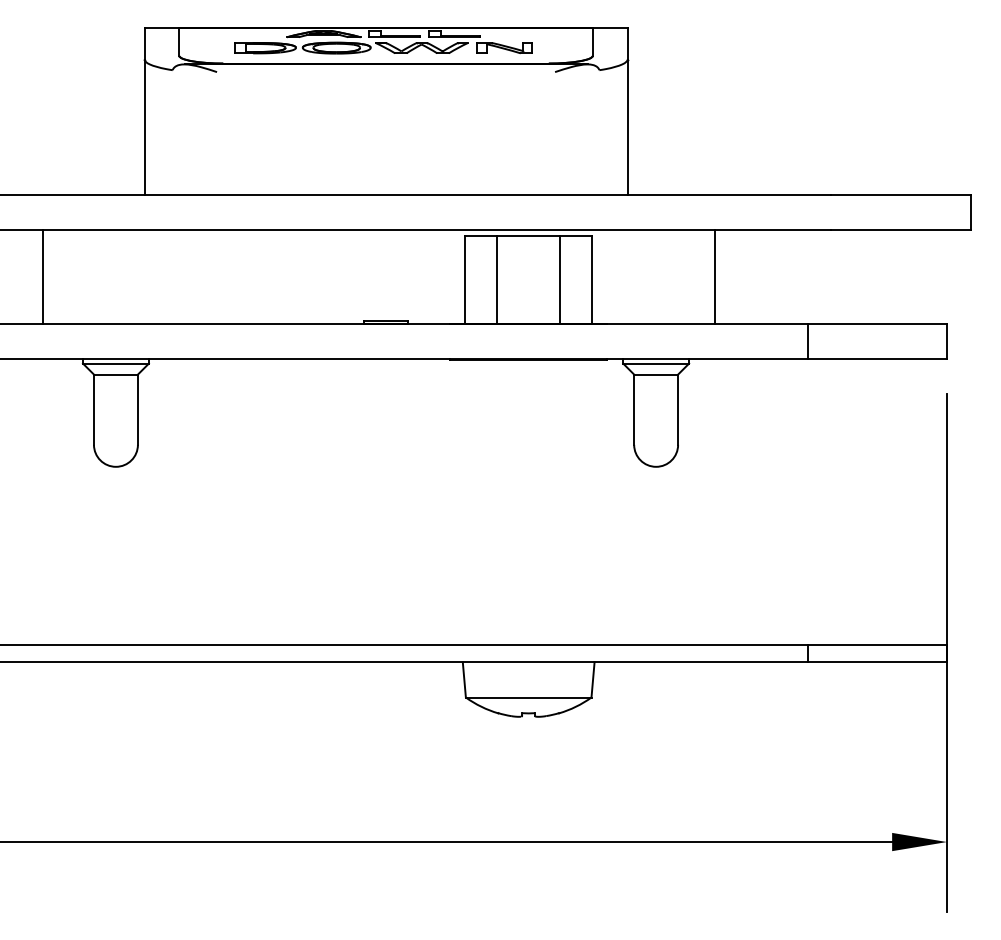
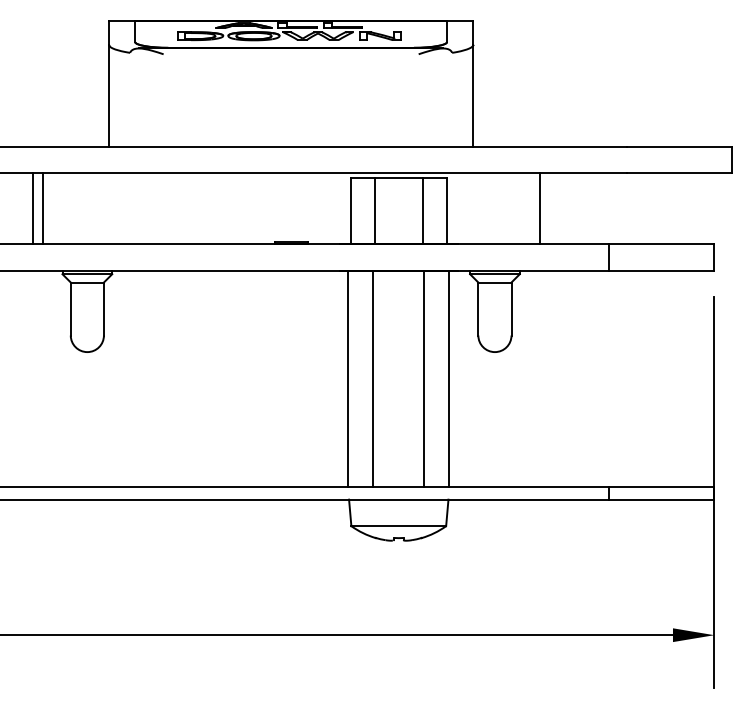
line: (56, 276) -> (42, 208), added
line: (462, 501) -> (348, 378), added
line: (495, 501) -> (373, 378), added
line: (562, 501) -> (424, 378), added
line: (595, 501) -> (449, 378), added

